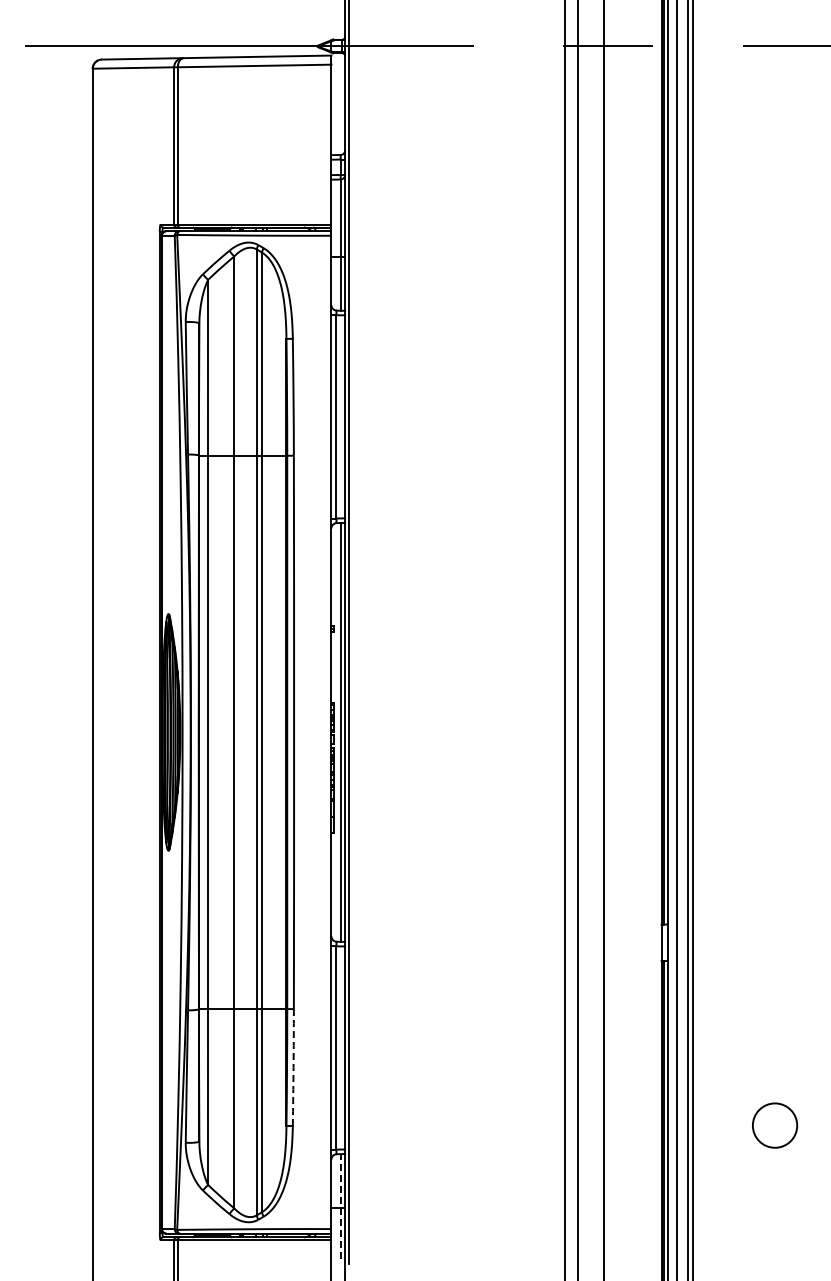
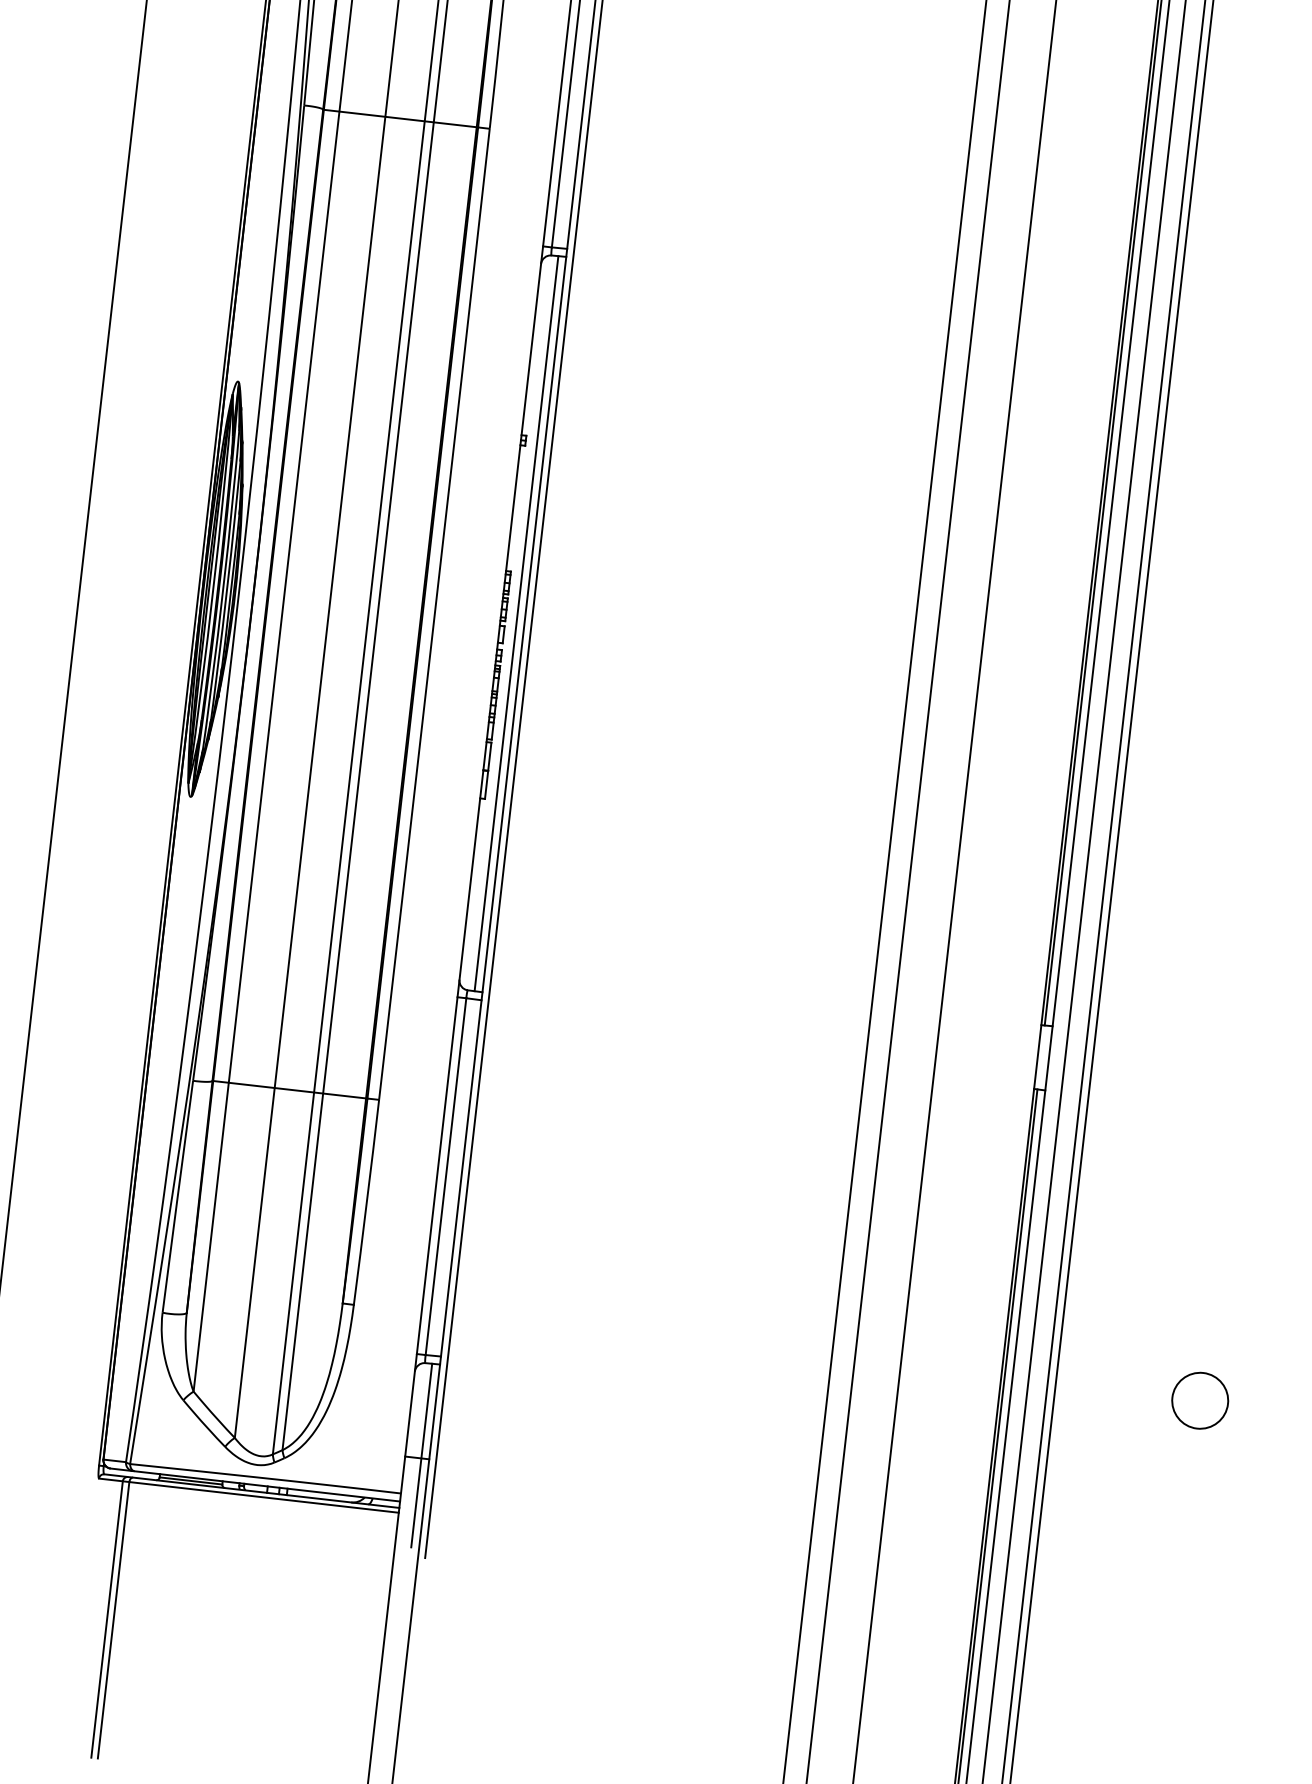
arc: (293, 1067) -> (366, 1202), dashed -> solid
circle: (774, 1125) -> (1199, 1400), size x0.71
line: (340, 1205) -> (421, 1453), dashed -> solid

